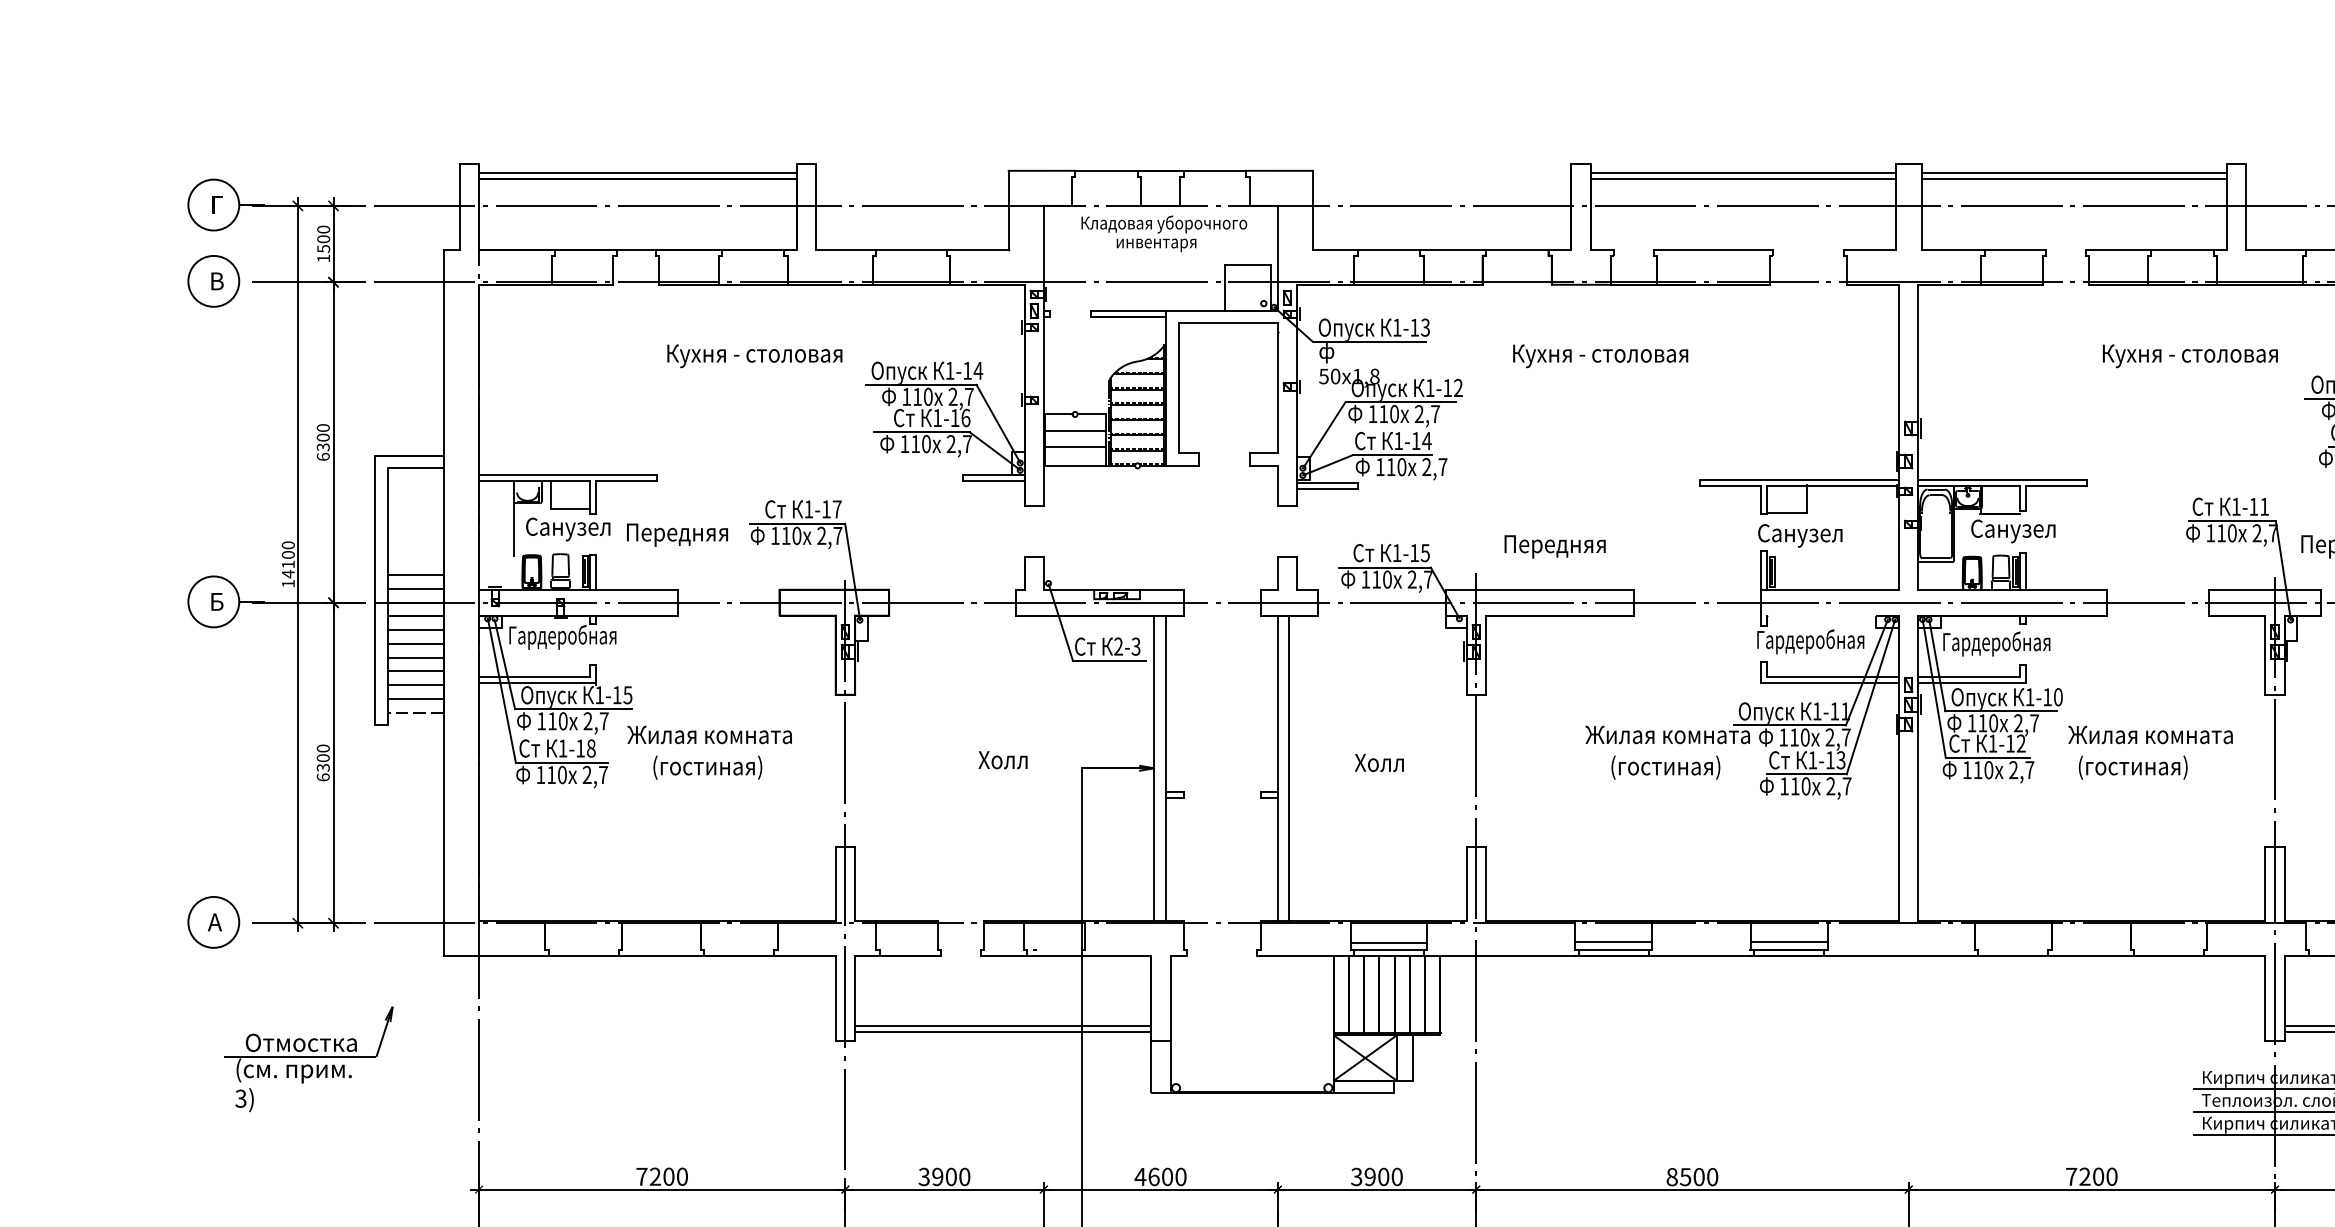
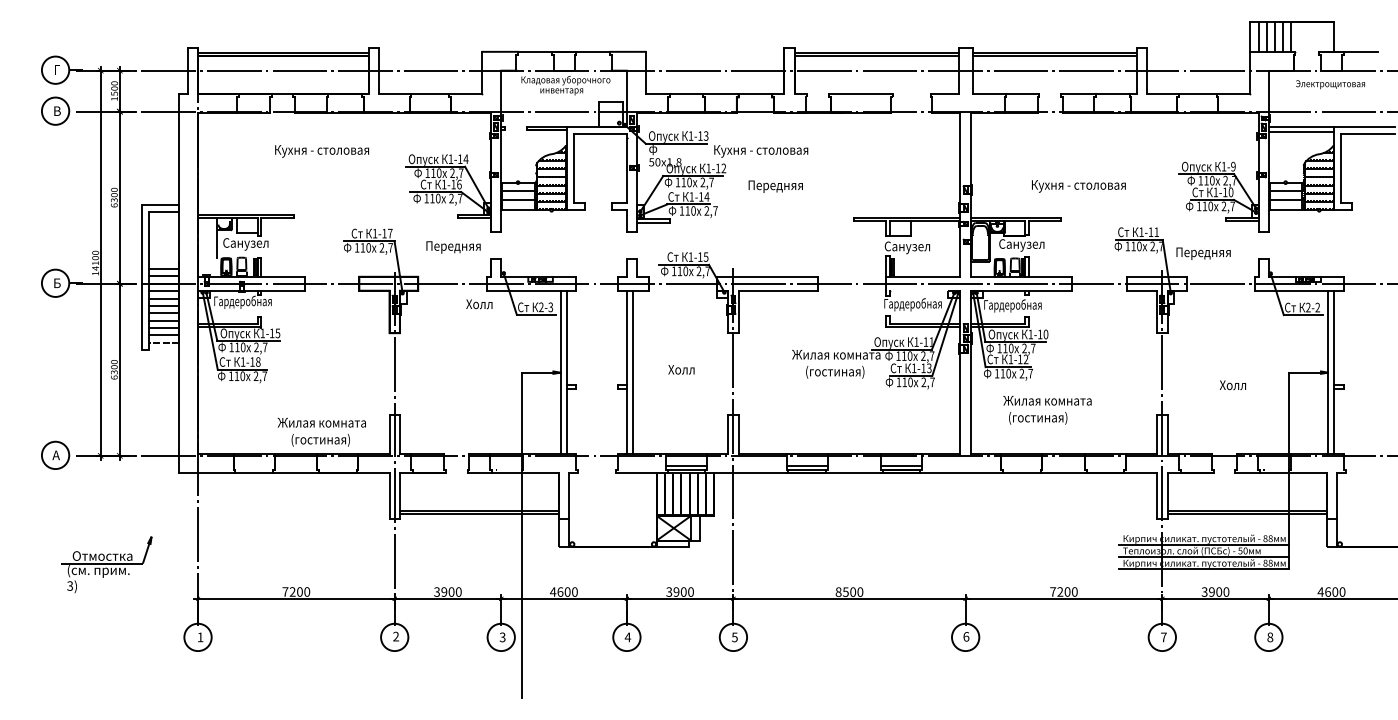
text: (753, 356) -> (321, 151), moved
text: (1601, 356) -> (761, 151), moved
text: (2189, 356) -> (1078, 186), moved
text: (677, 535) -> (453, 247), moved
text: (1554, 546) -> (775, 186), moved
text: (709, 751) -> (321, 431), moved
text: (2150, 753) -> (1047, 410), moved
text: (1003, 760) -> (479, 304), moved
part: (308, 1058) -> (106, 564), moved

